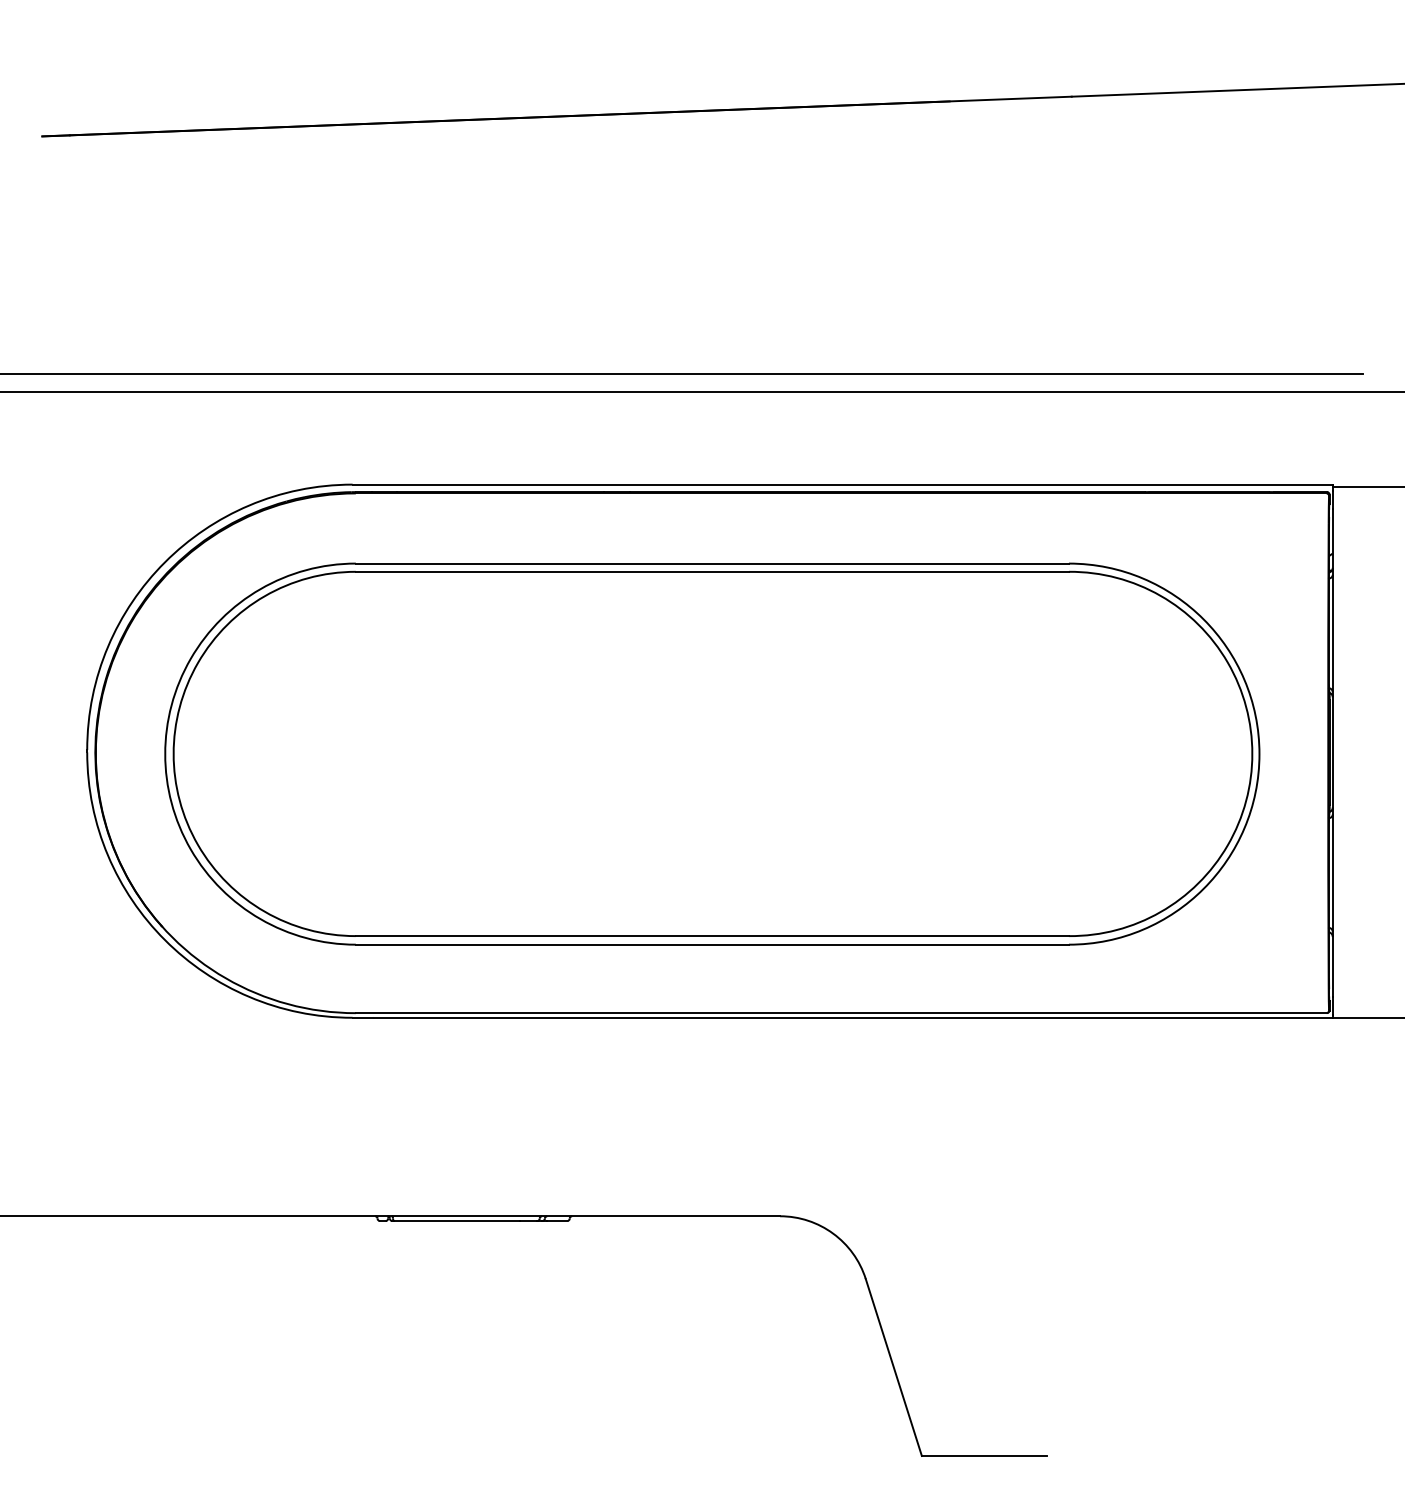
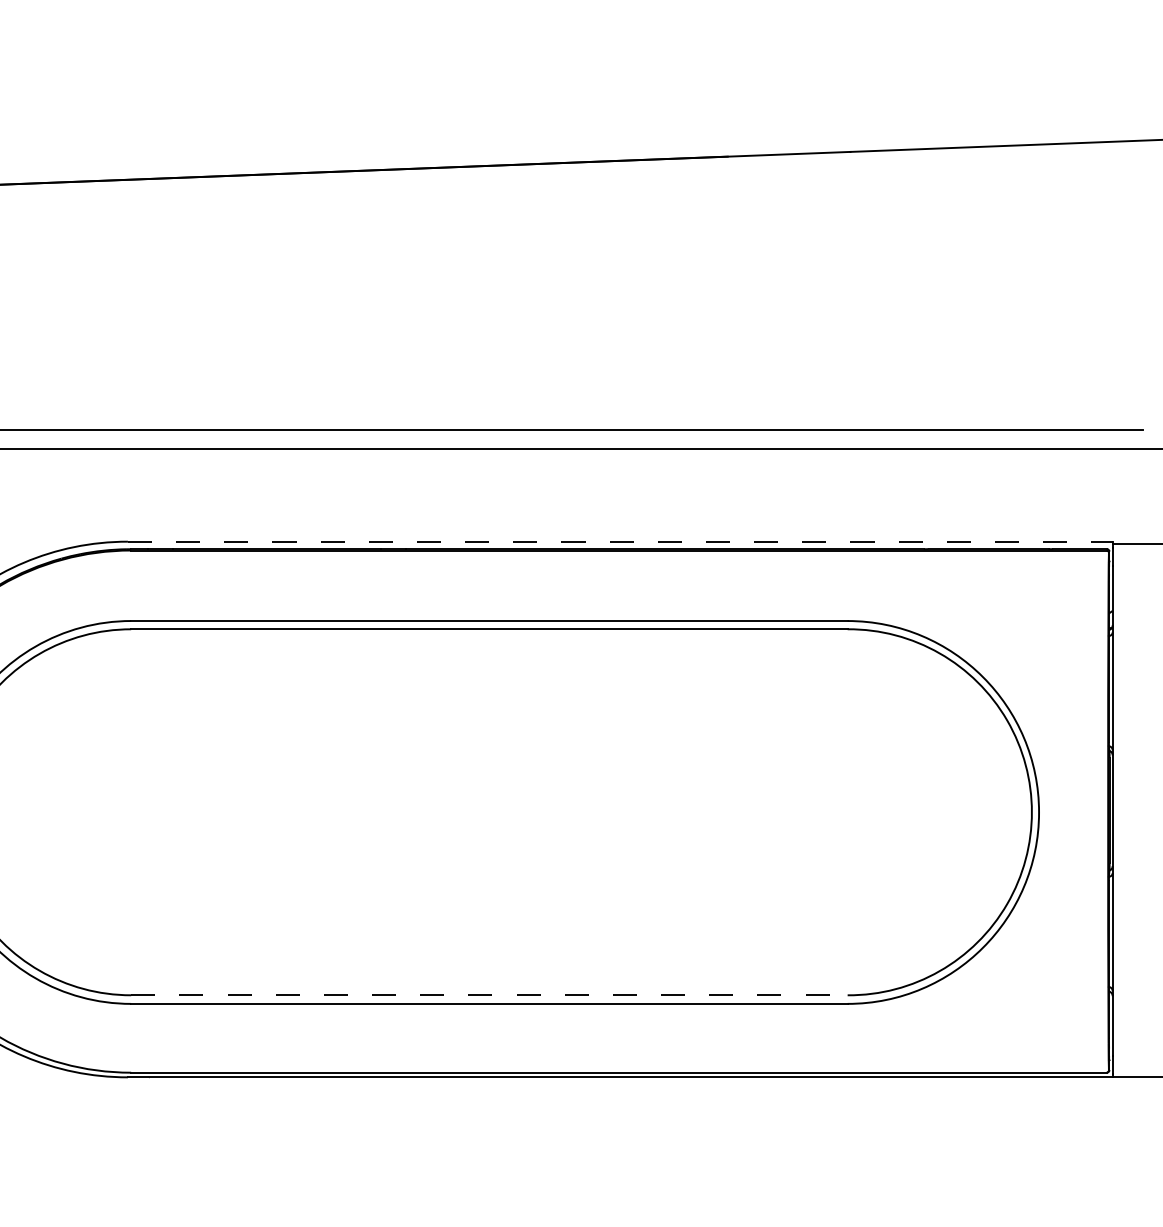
line: (843, 484) -> (621, 541), solid -> dashed
line: (712, 936) -> (489, 995), solid -> dashed

